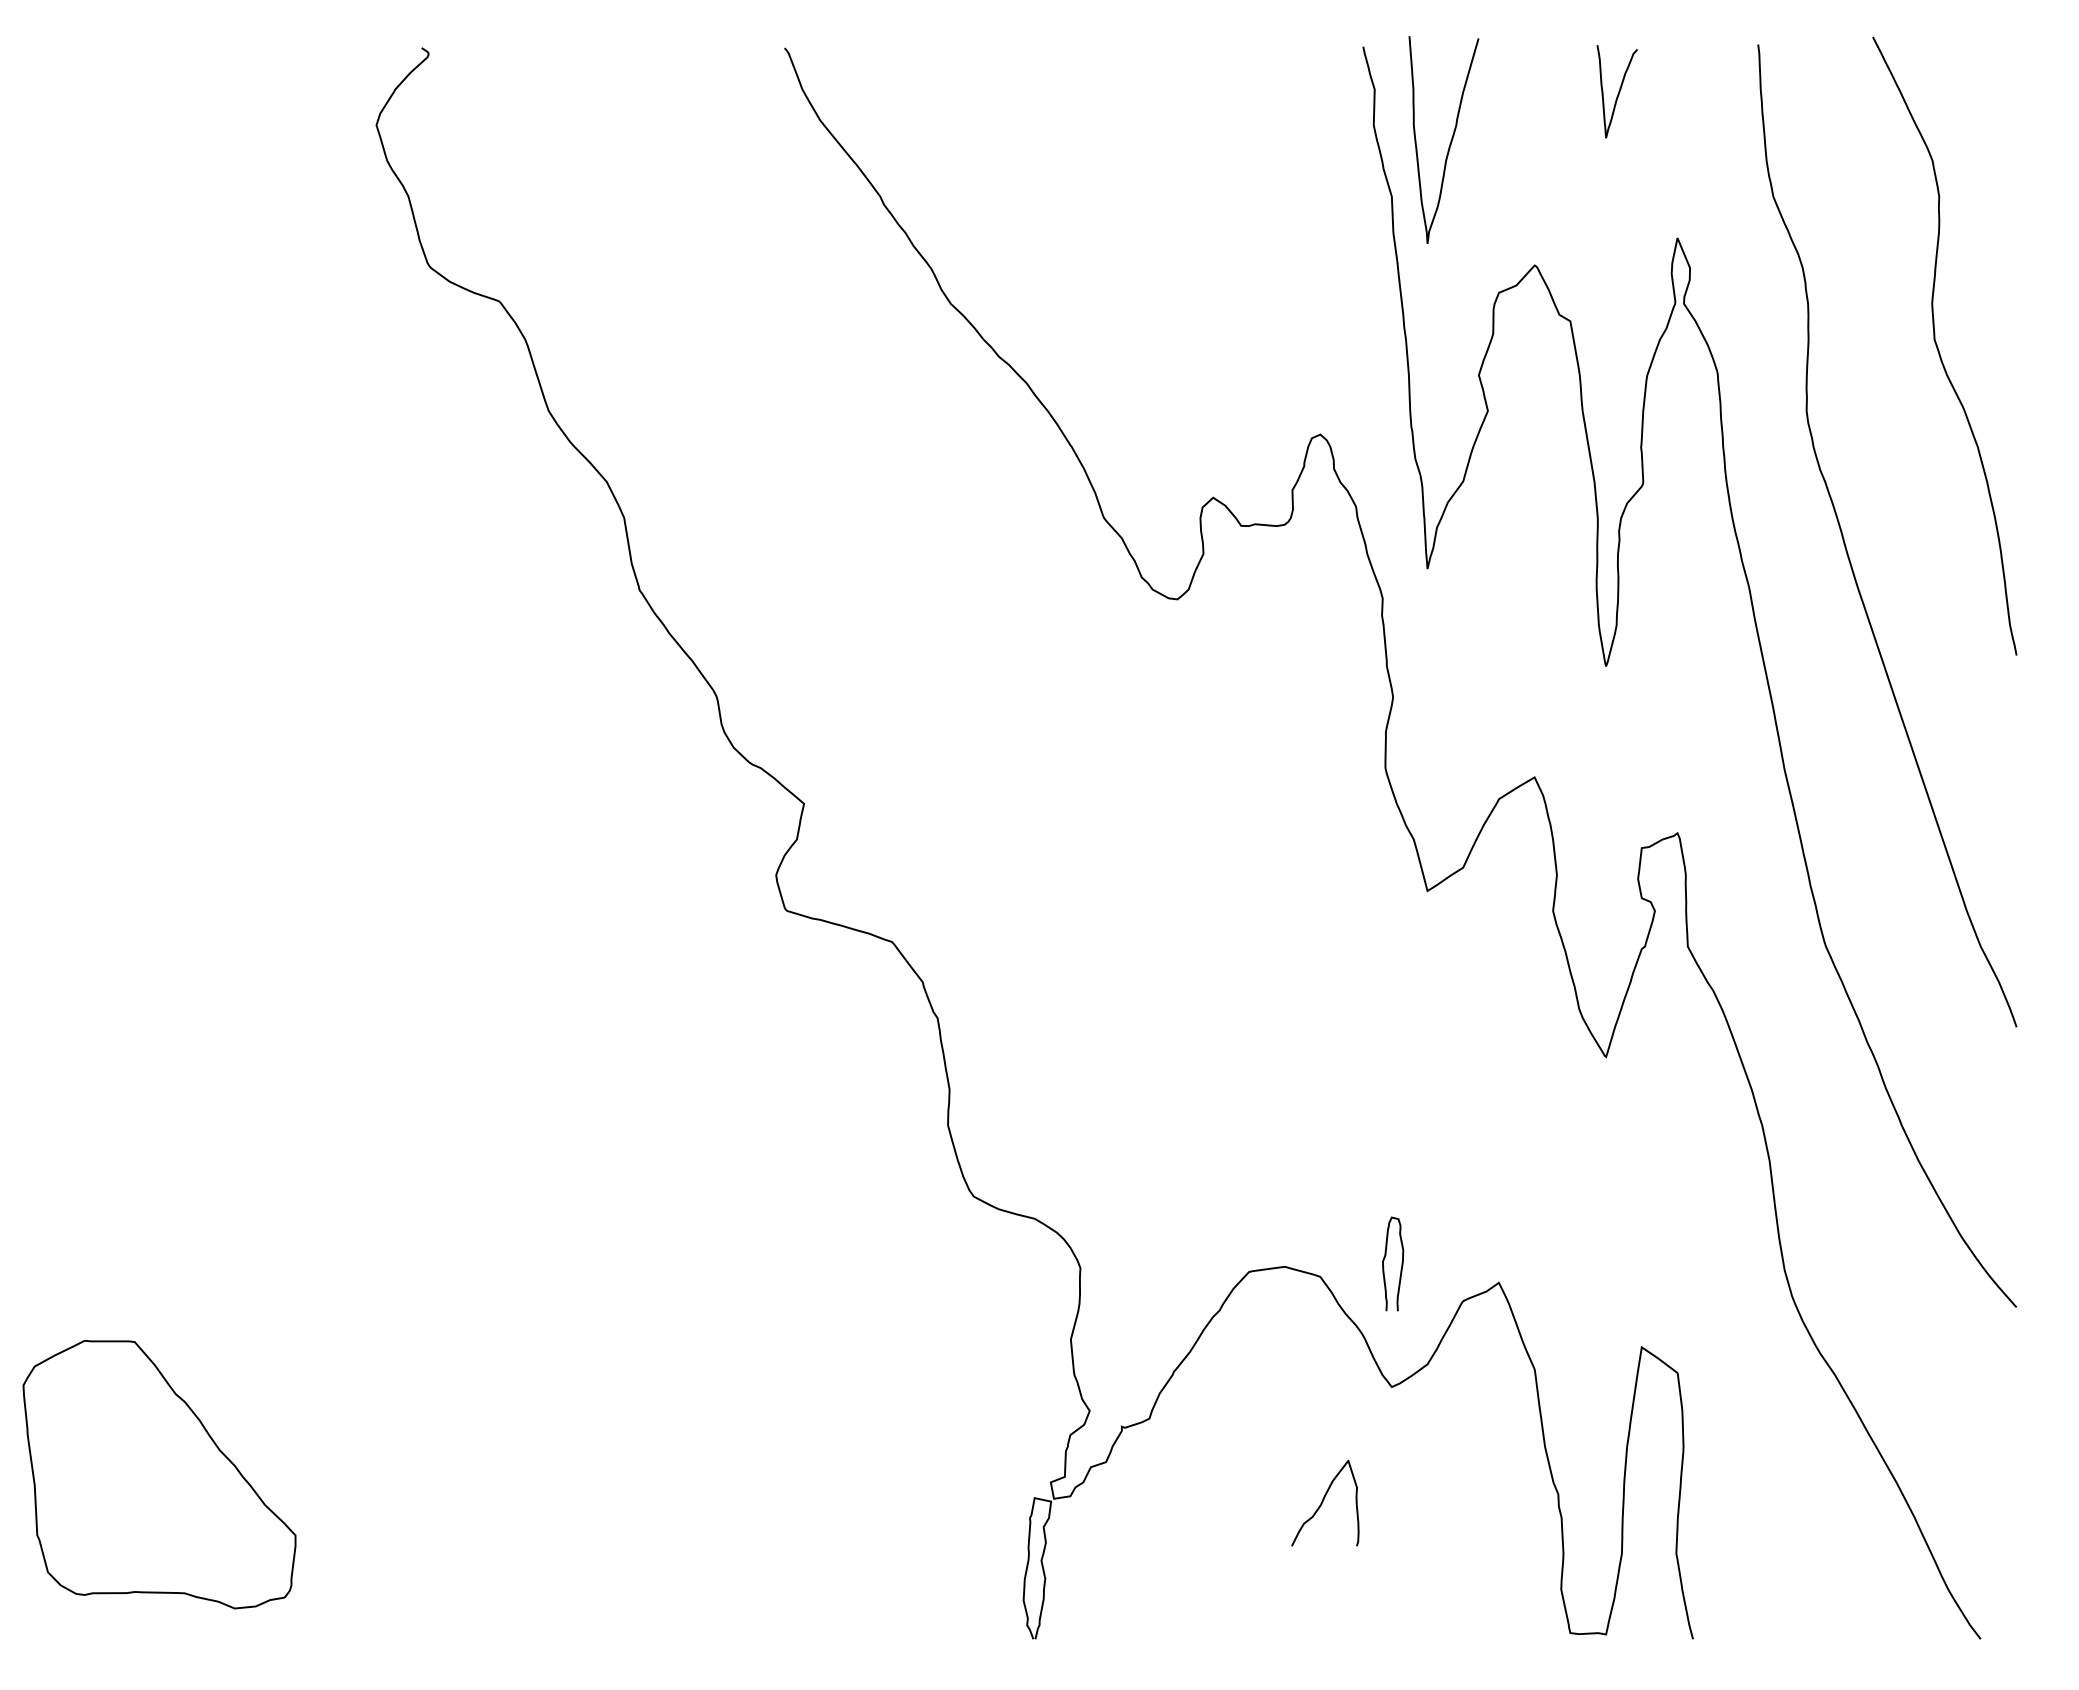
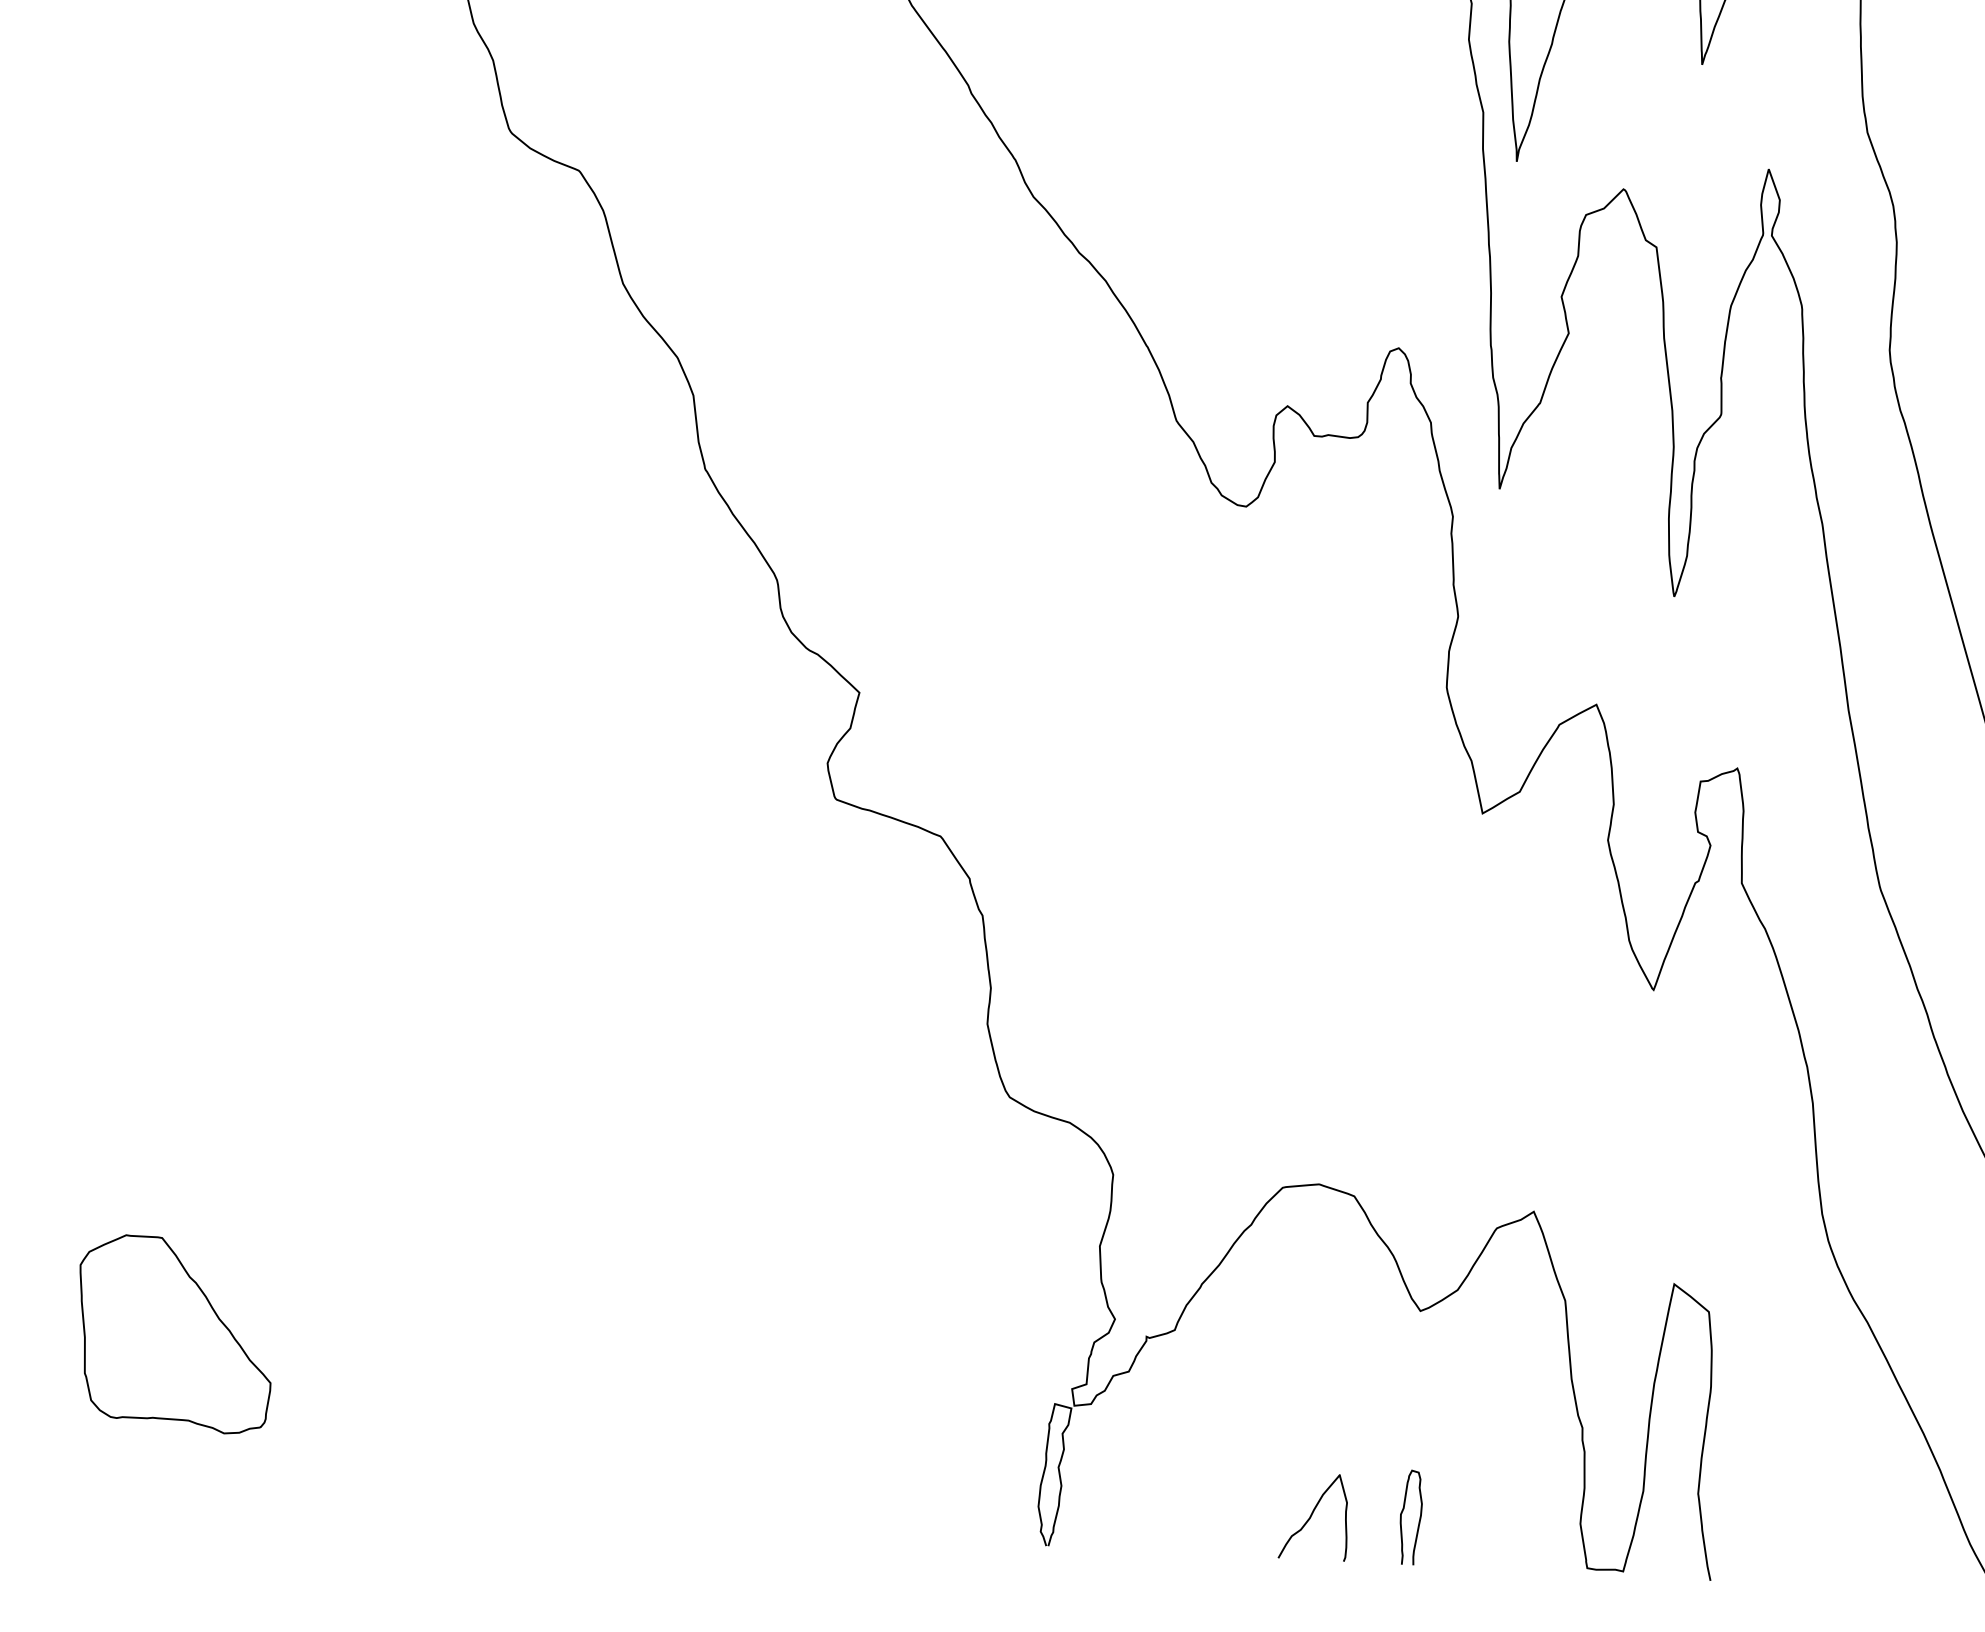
curve: (1401, 1263) -> (1419, 1517), moved
part: (159, 1474) -> (175, 1334), size x0.71
curve: (1323, 1502) -> (1312, 1515), moved

